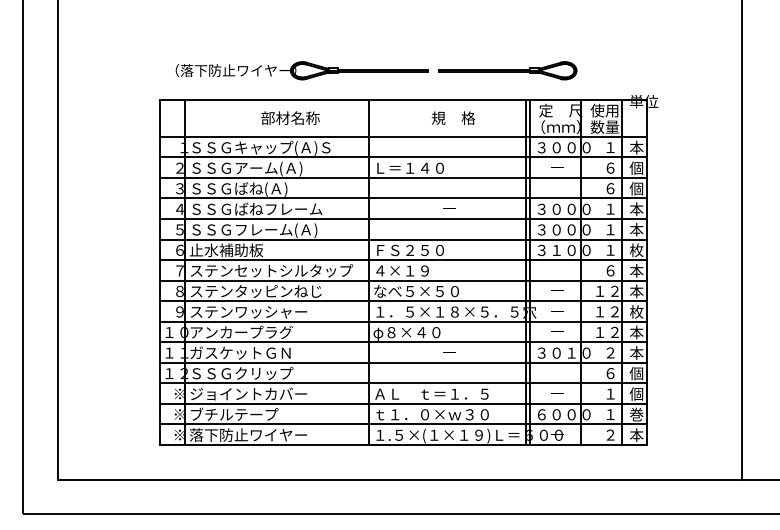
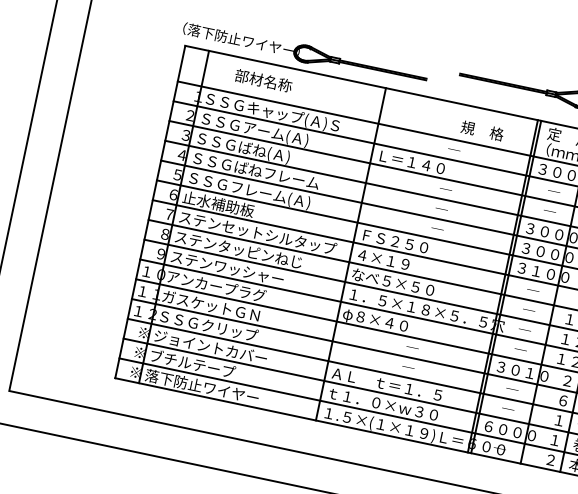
part: (301, 70) -> (304, 53), moved
text: (290, 117) -> (263, 80), moved
text: (453, 117) -> (482, 130), moved

